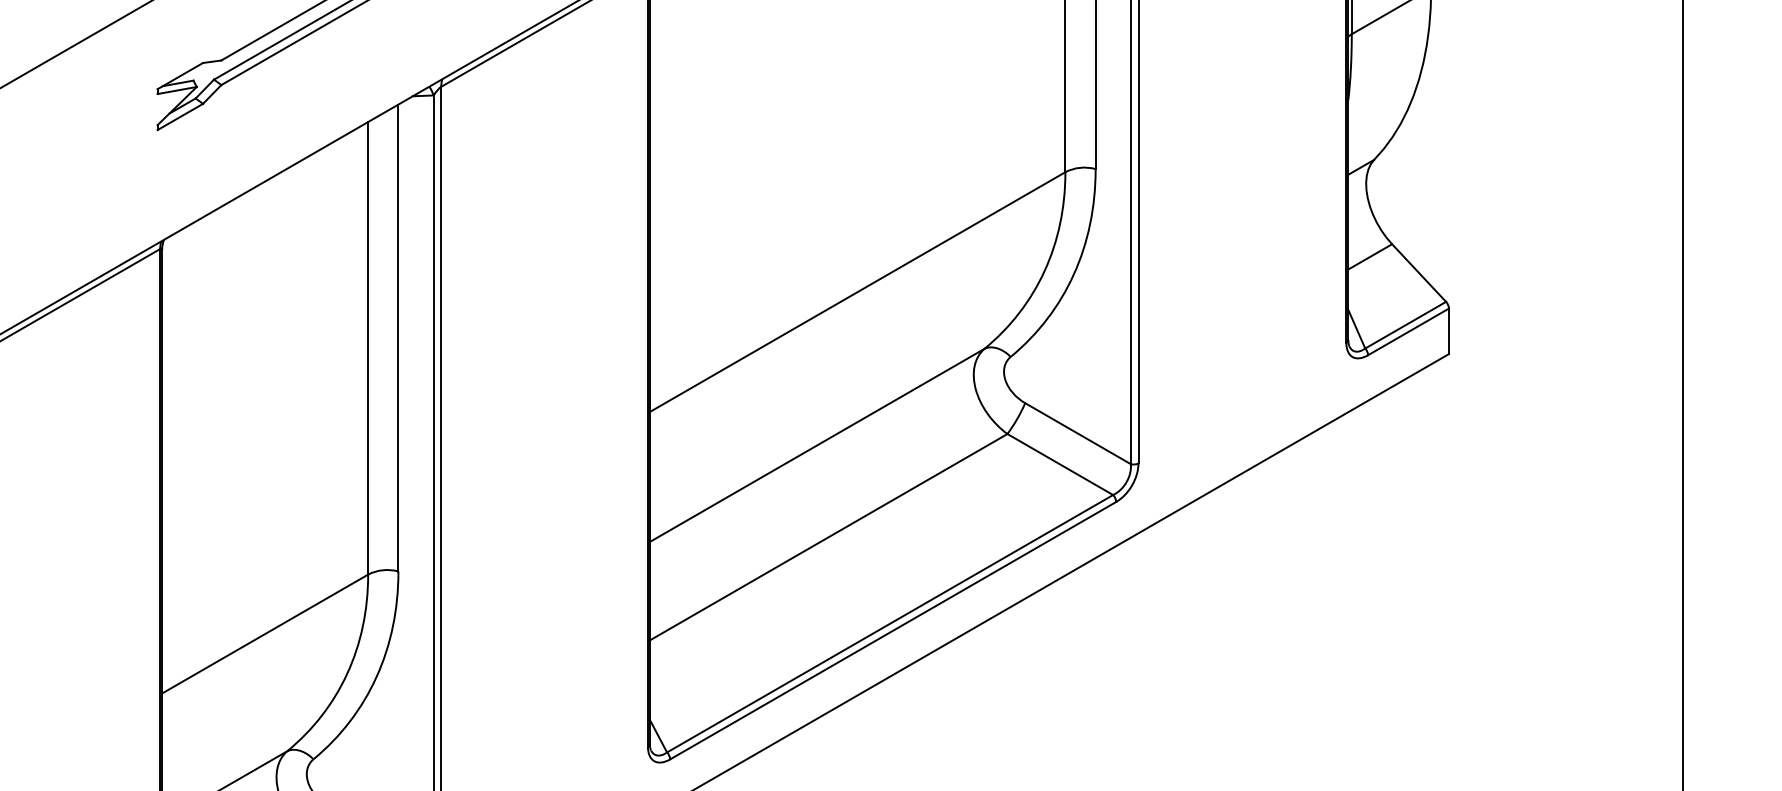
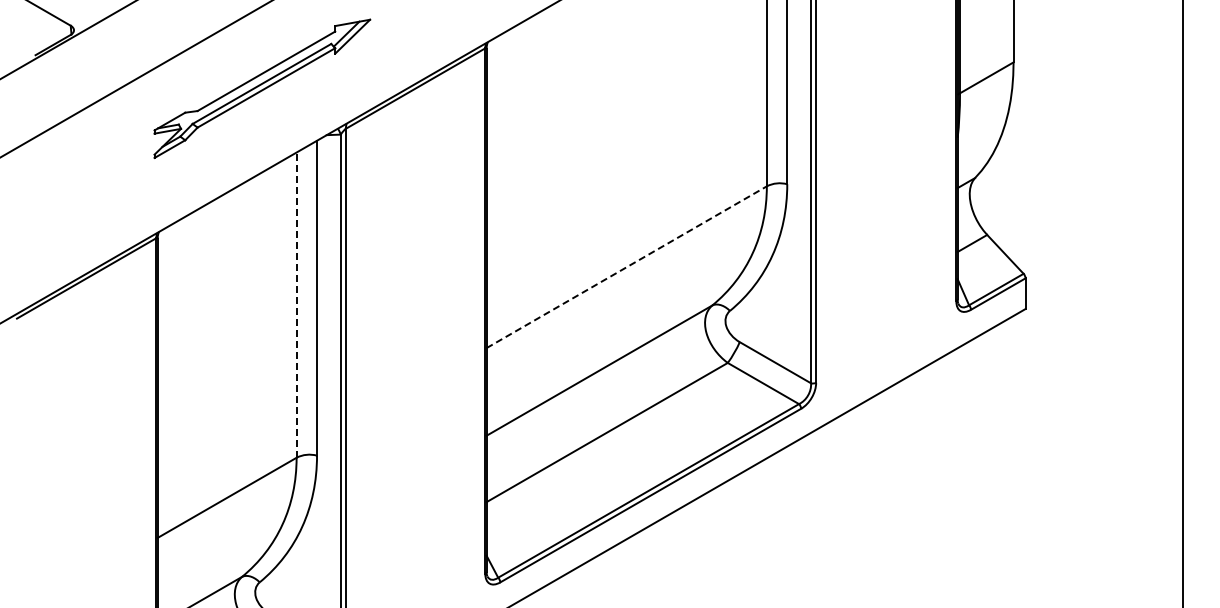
line: (857, 292) -> (626, 267), solid -> dashed
line: (367, 348) -> (296, 305), solid -> dashed

